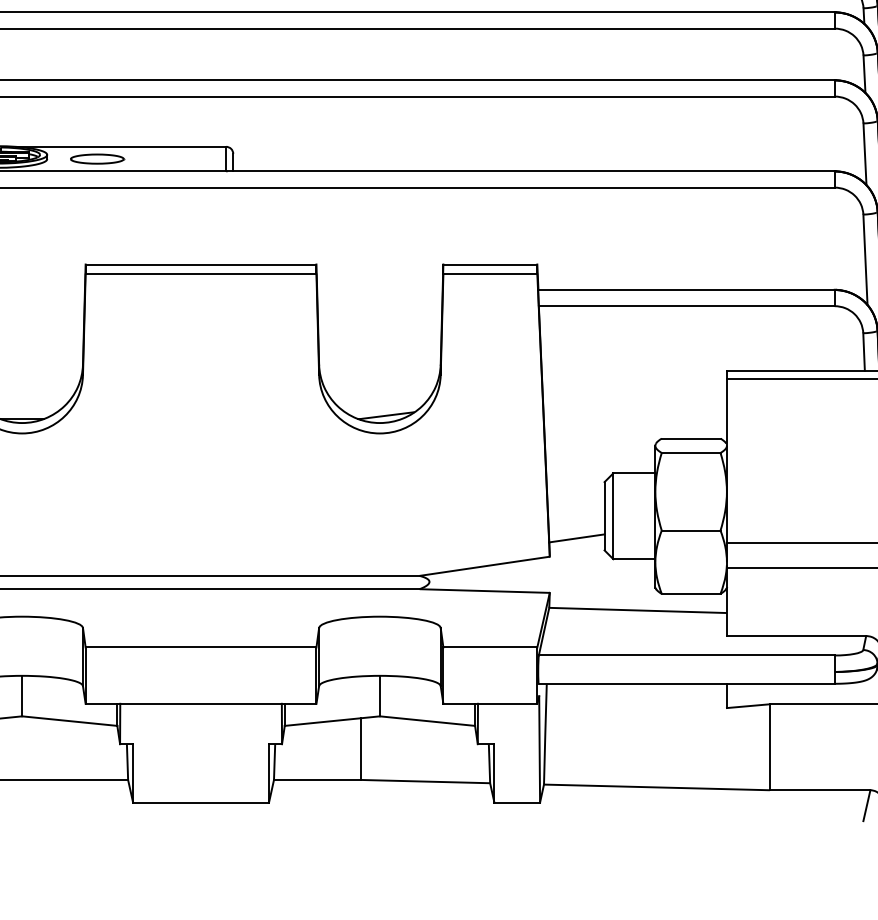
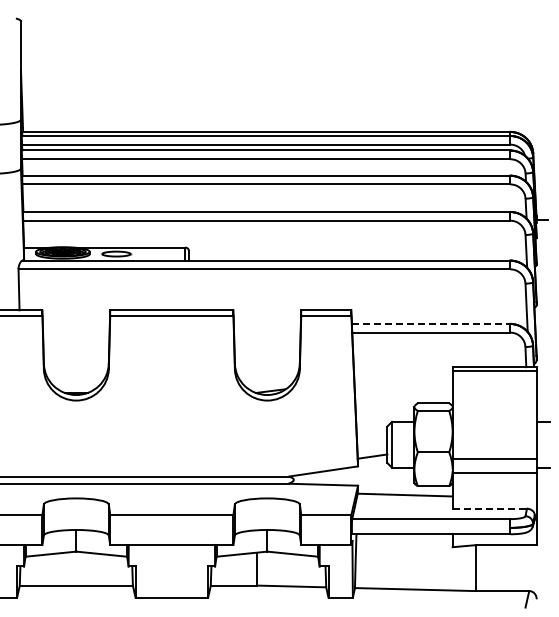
line: (687, 289) -> (431, 323), solid -> dashed
line: (797, 635) -> (490, 508), solid -> dashed

